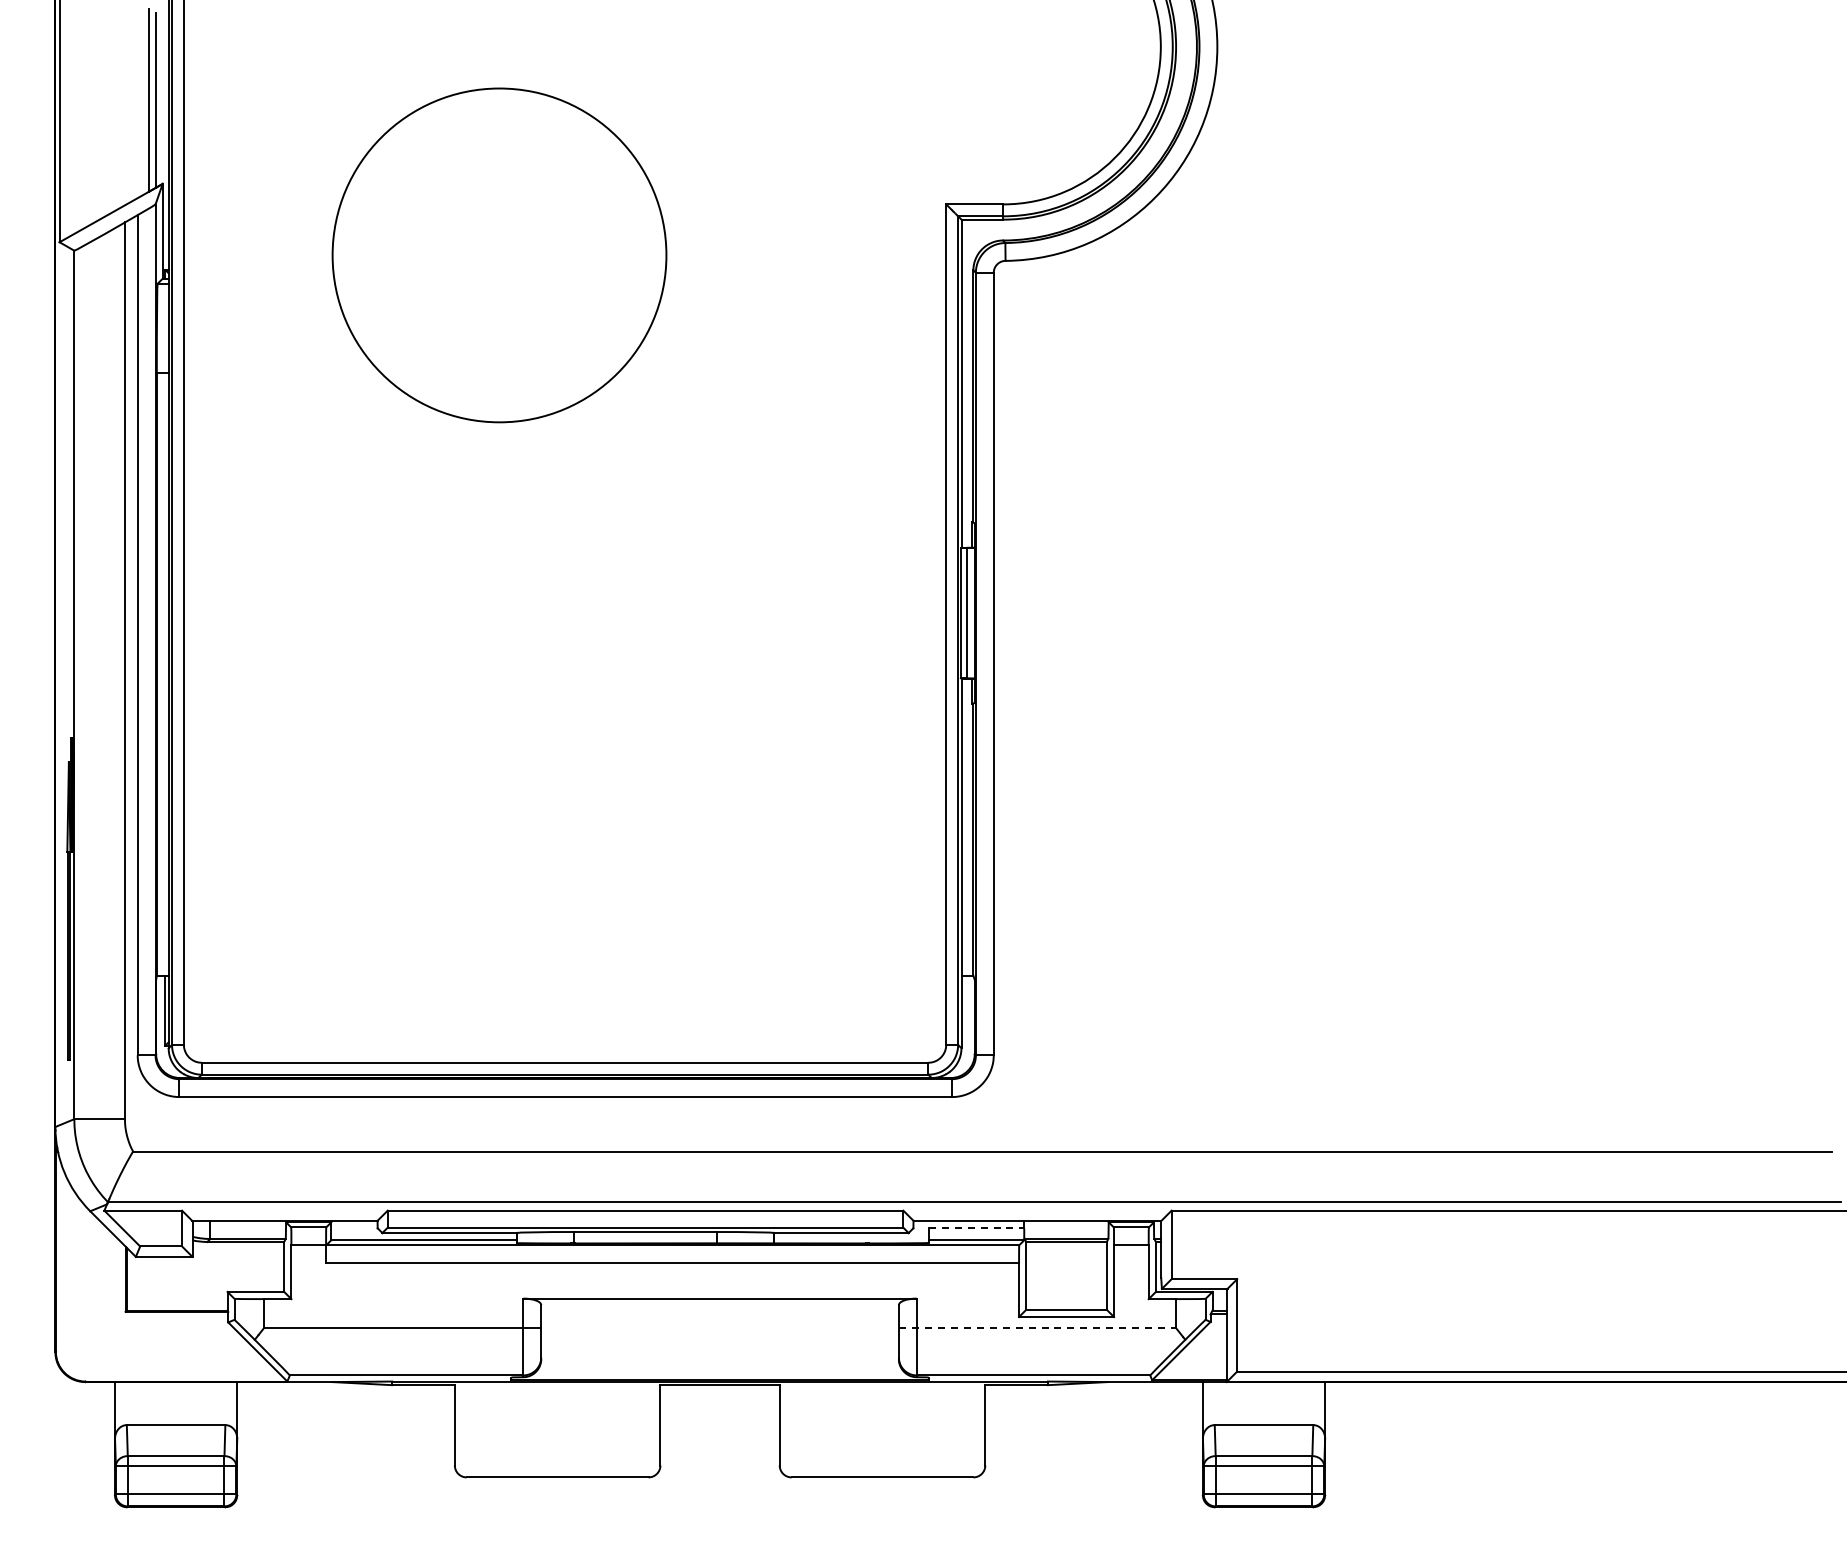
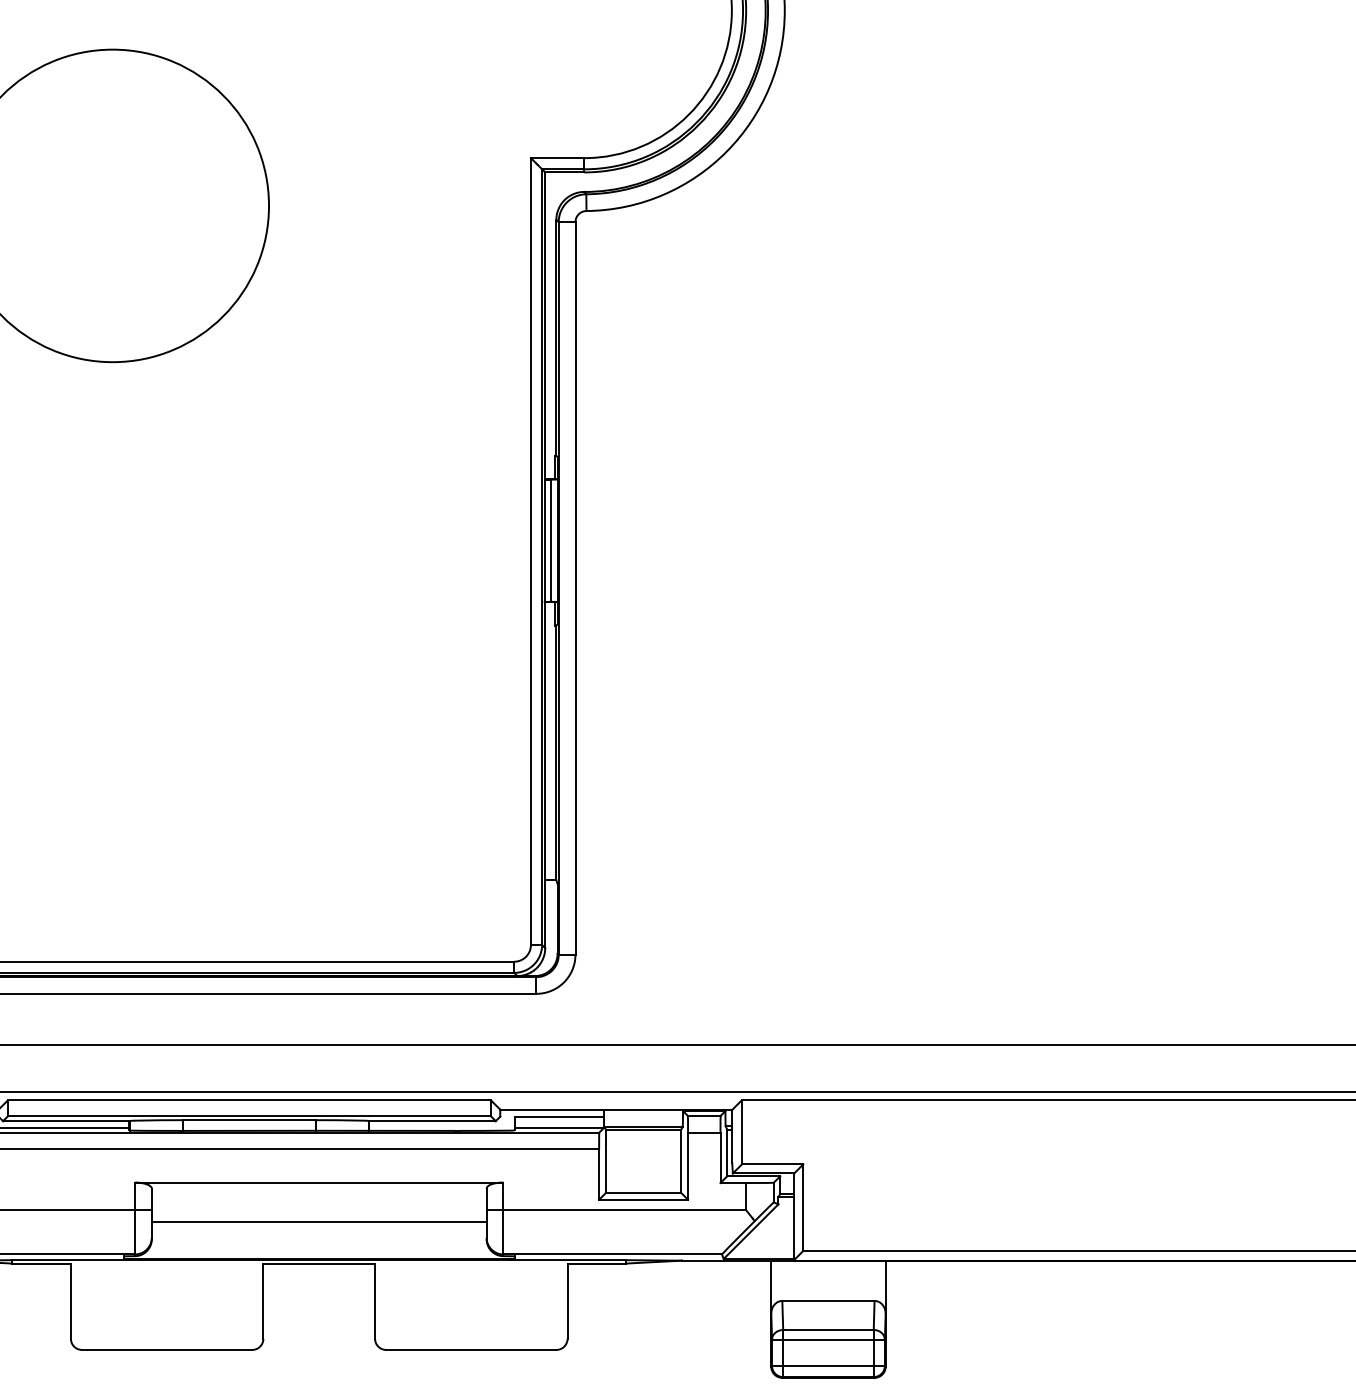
line: (976, 1228) -> (559, 1116), dashed -> solid
line: (1037, 1327) -> (616, 1209), dashed -> solid
line: (719, 1340) -> (318, 1221), added

